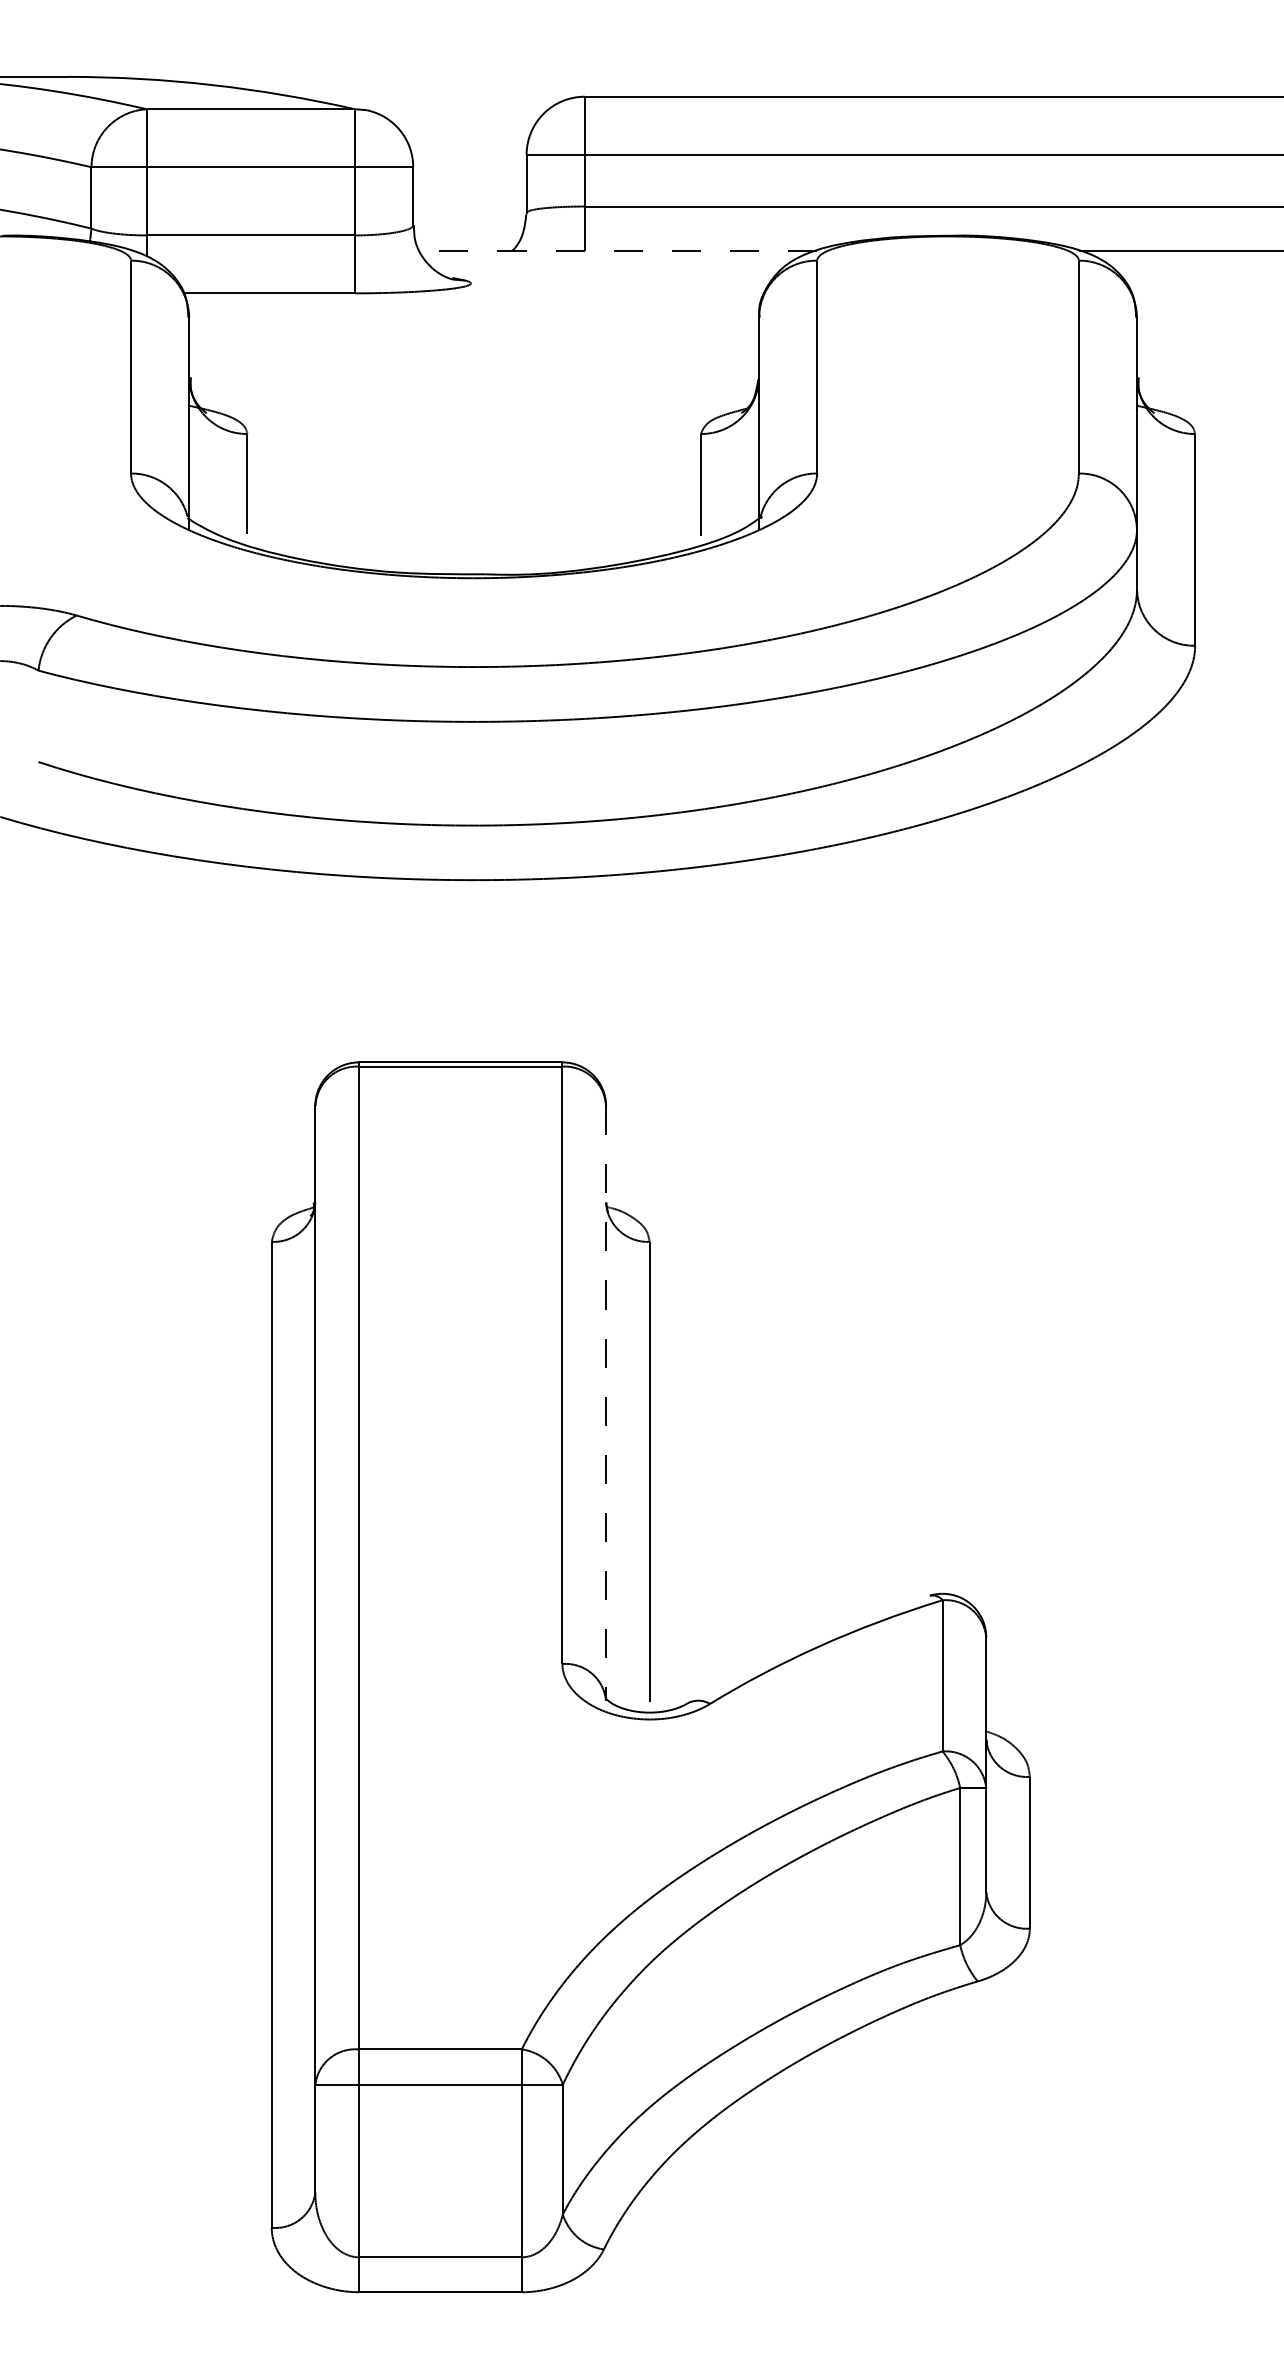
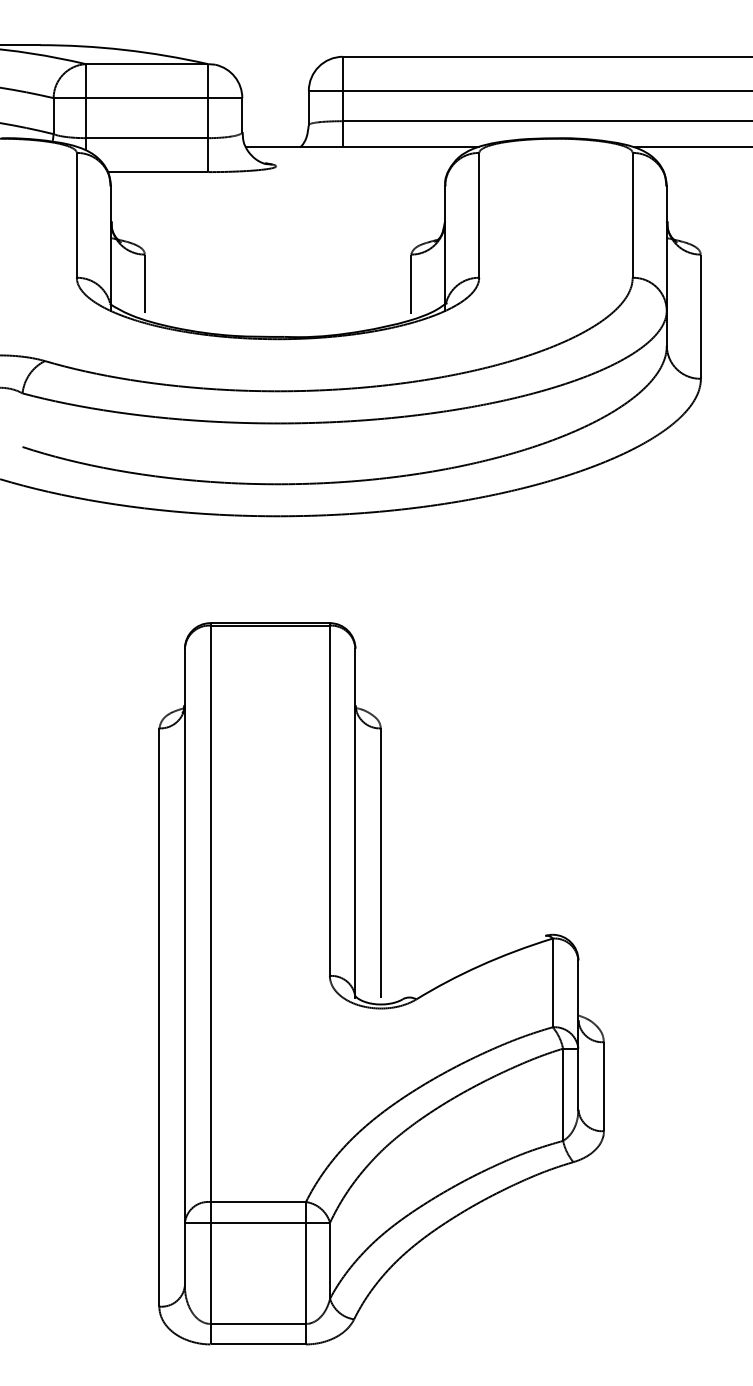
line: (618, 251) -> (362, 147), dashed -> solid
line: (606, 1404) -> (355, 823), dashed -> solid

